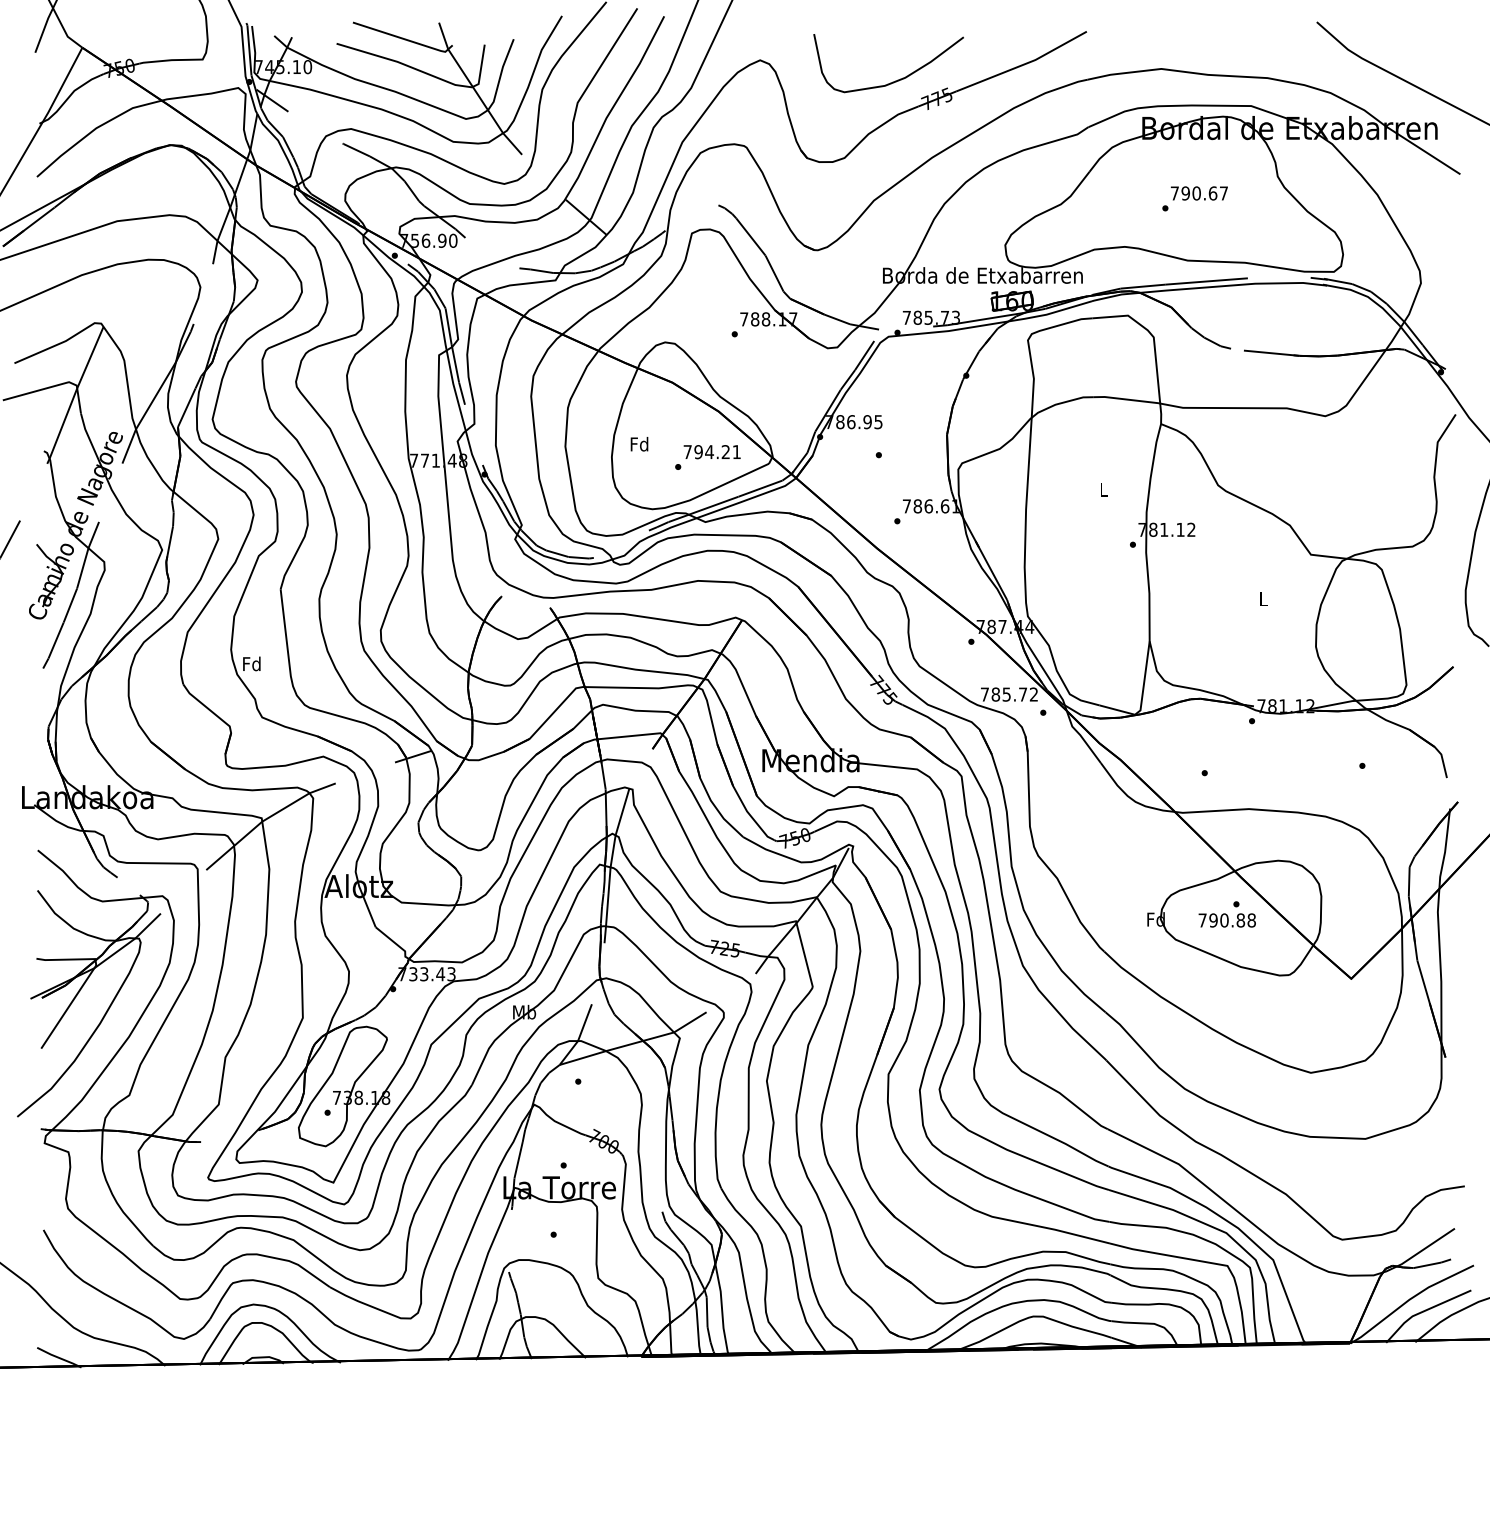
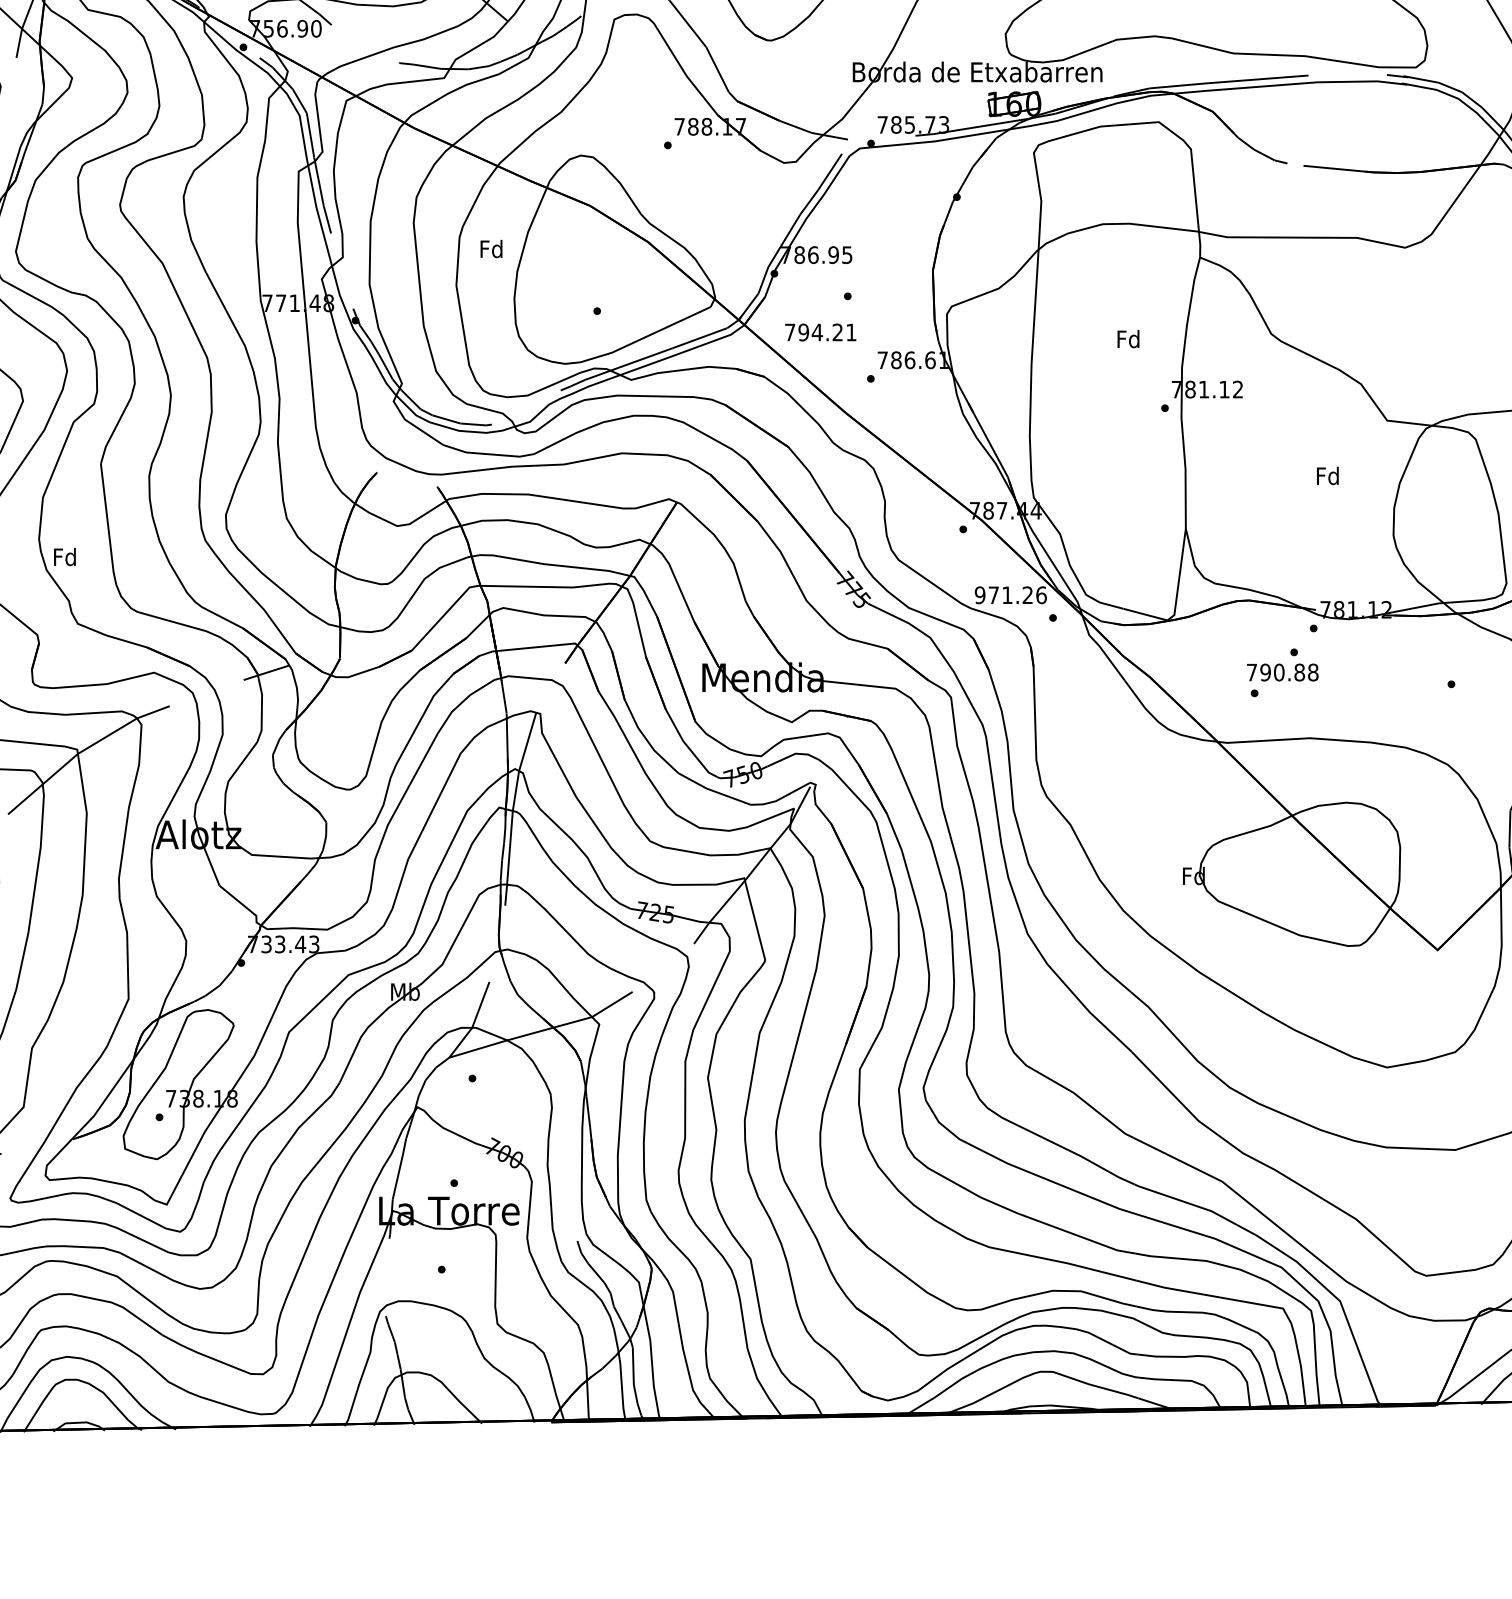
text: (639, 444) -> (491, 249), moved
text: (711, 452) -> (819, 332), moved
text: (1103, 489) -> (1128, 339), L -> Fd
text: (1263, 598) -> (1327, 475), L -> Fd
text: (1009, 694) -> (1010, 595), 785.72 -> 971.26
text: (1226, 914) -> (1281, 665), moved

